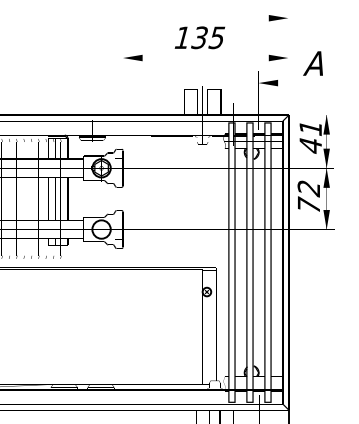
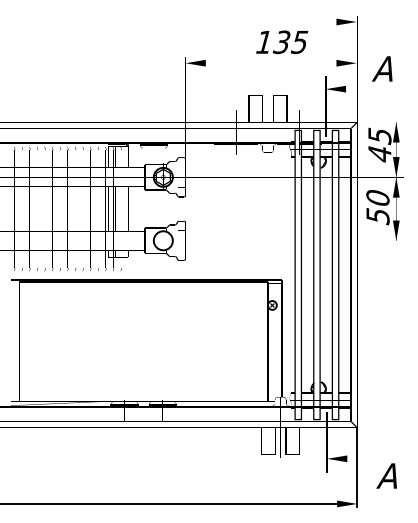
text: (200, 37) -> (282, 42), moved
text: (310, 128) -> (379, 136), 41 -> 45
text: (308, 197) -> (377, 207), 72 -> 50

